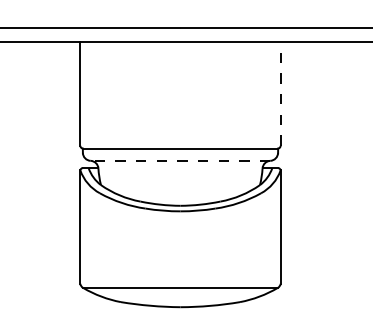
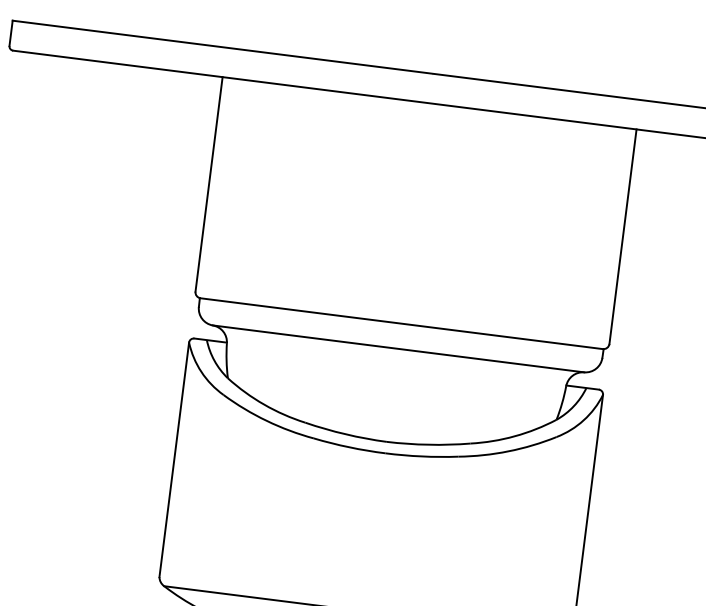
line: (280, 93) -> (622, 235), dashed -> solid
line: (180, 160) -> (398, 348), dashed -> solid

